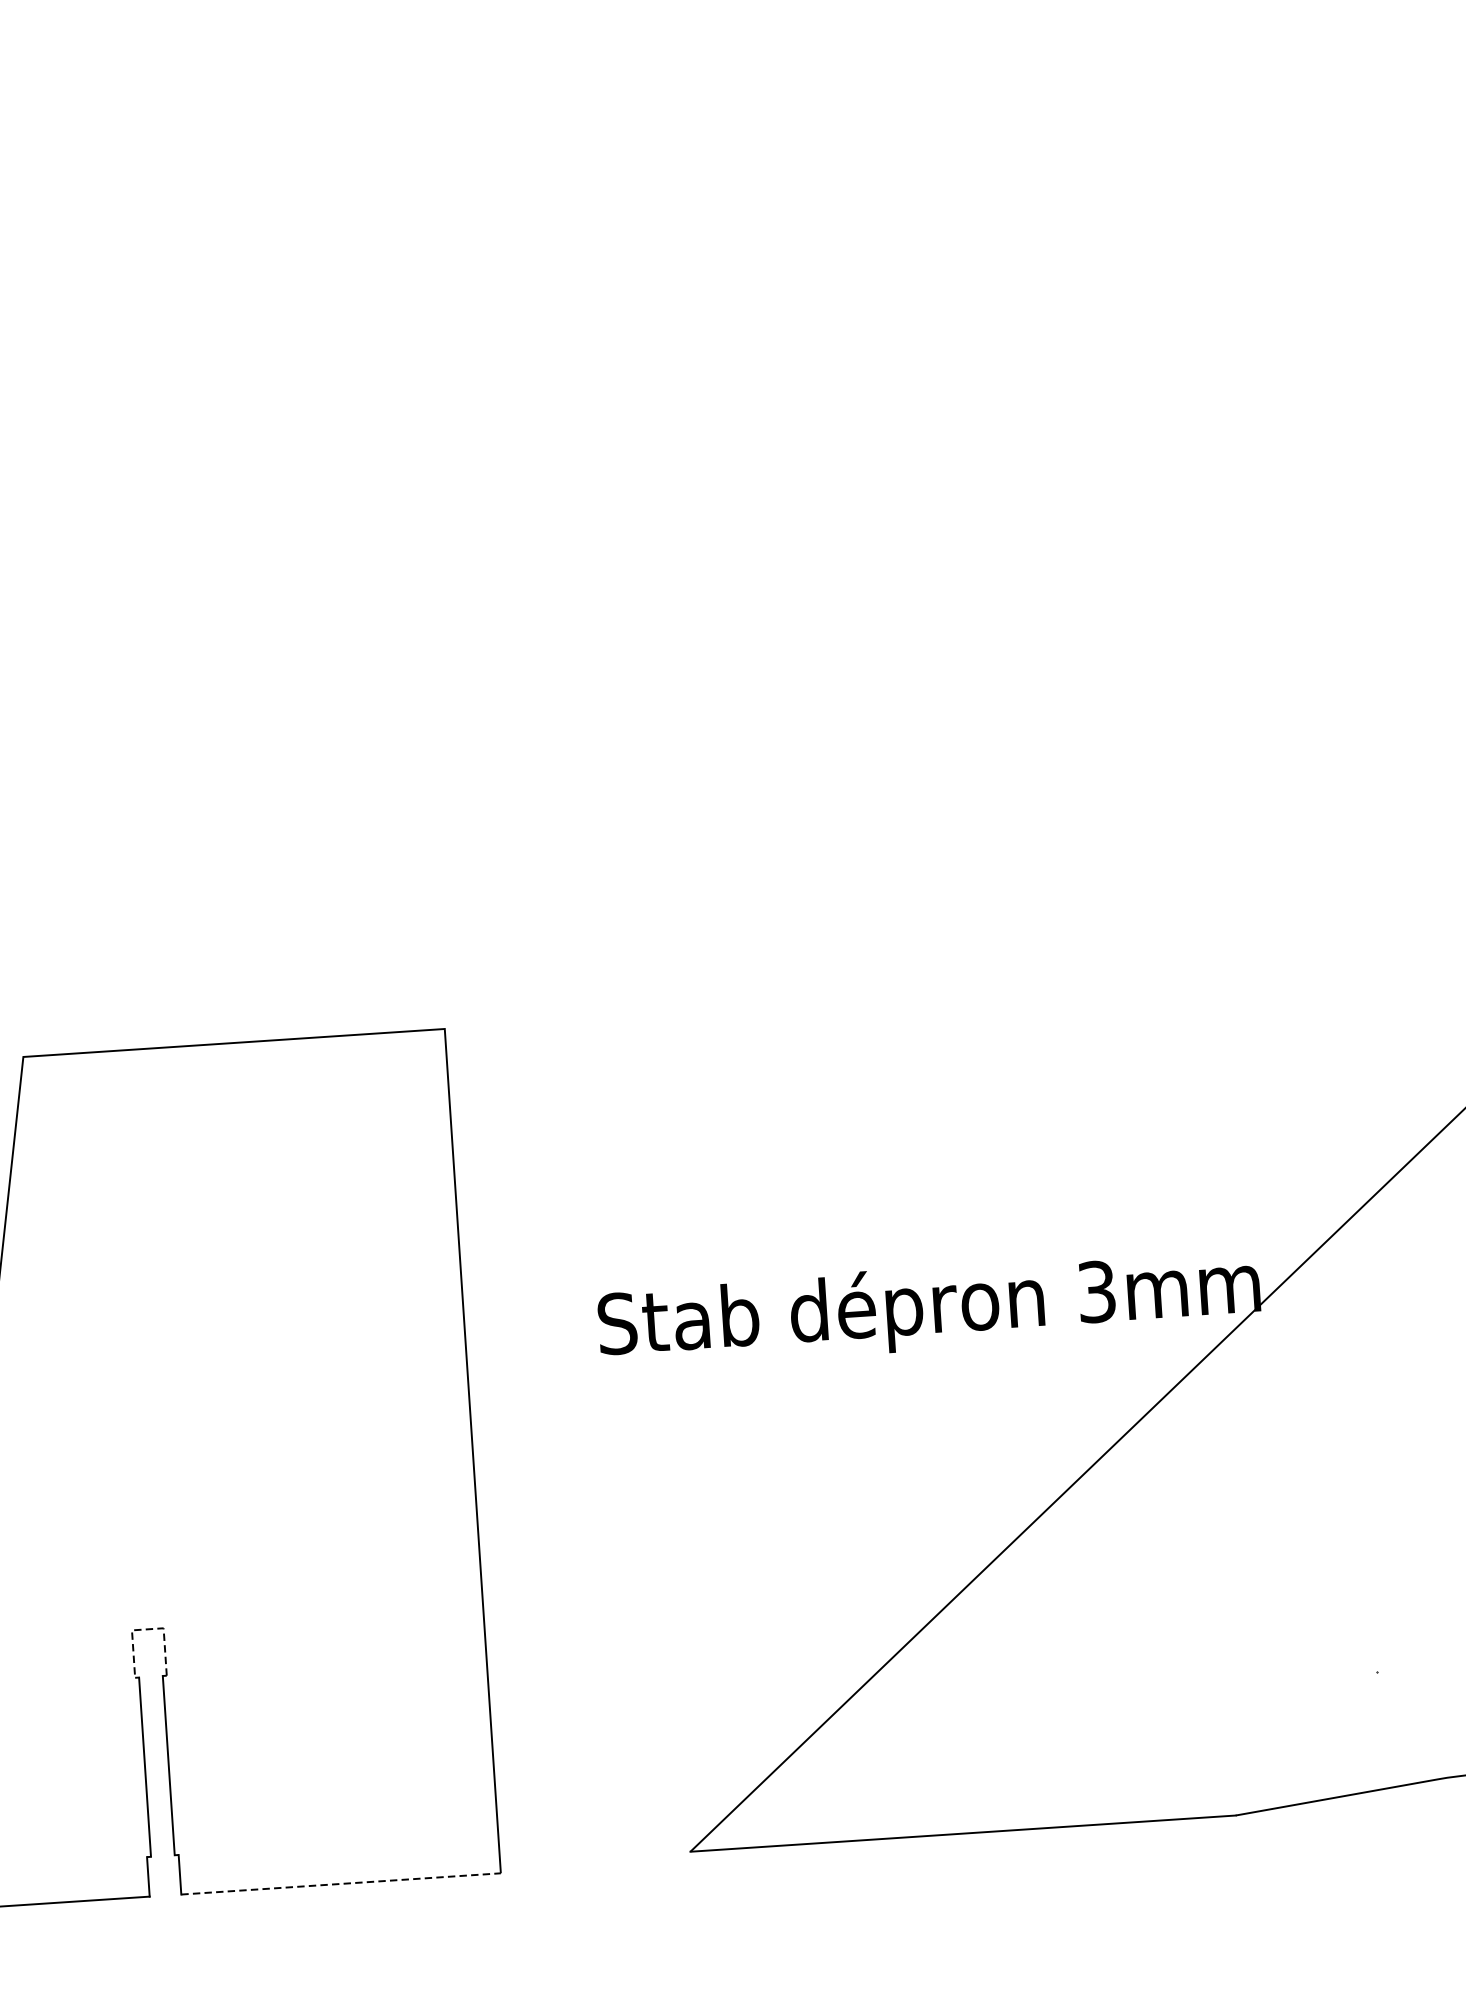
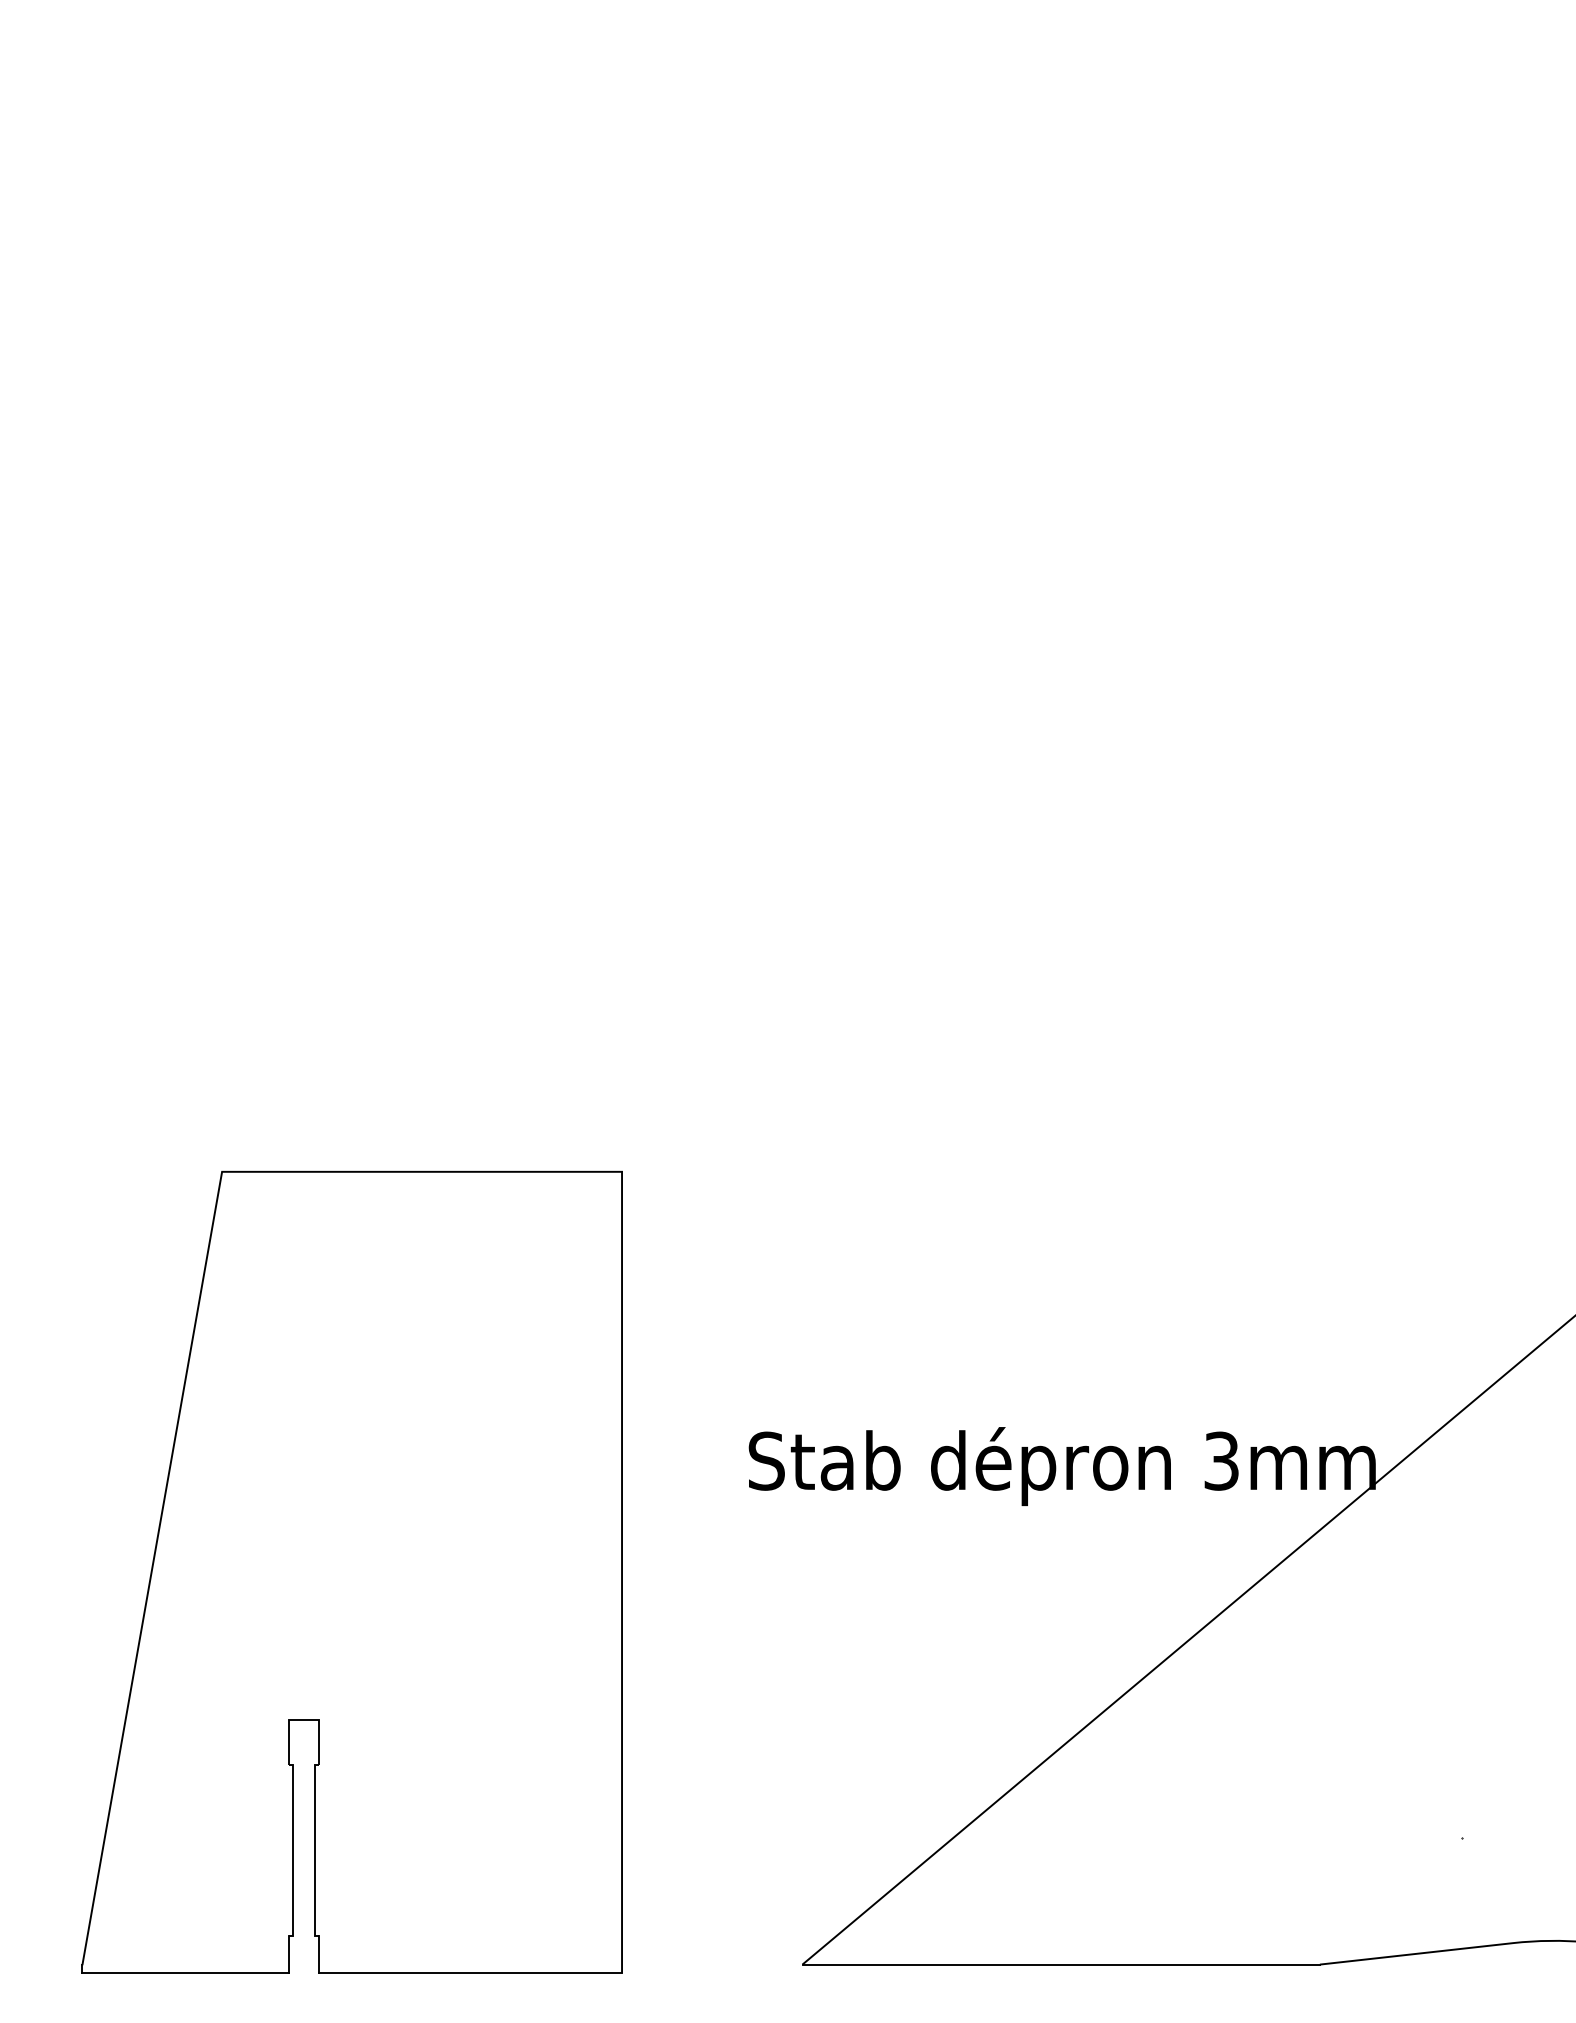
line: (147, 1629) -> (303, 1720), dashed -> solid
line: (341, 1884) -> (470, 1973), dashed -> solid

